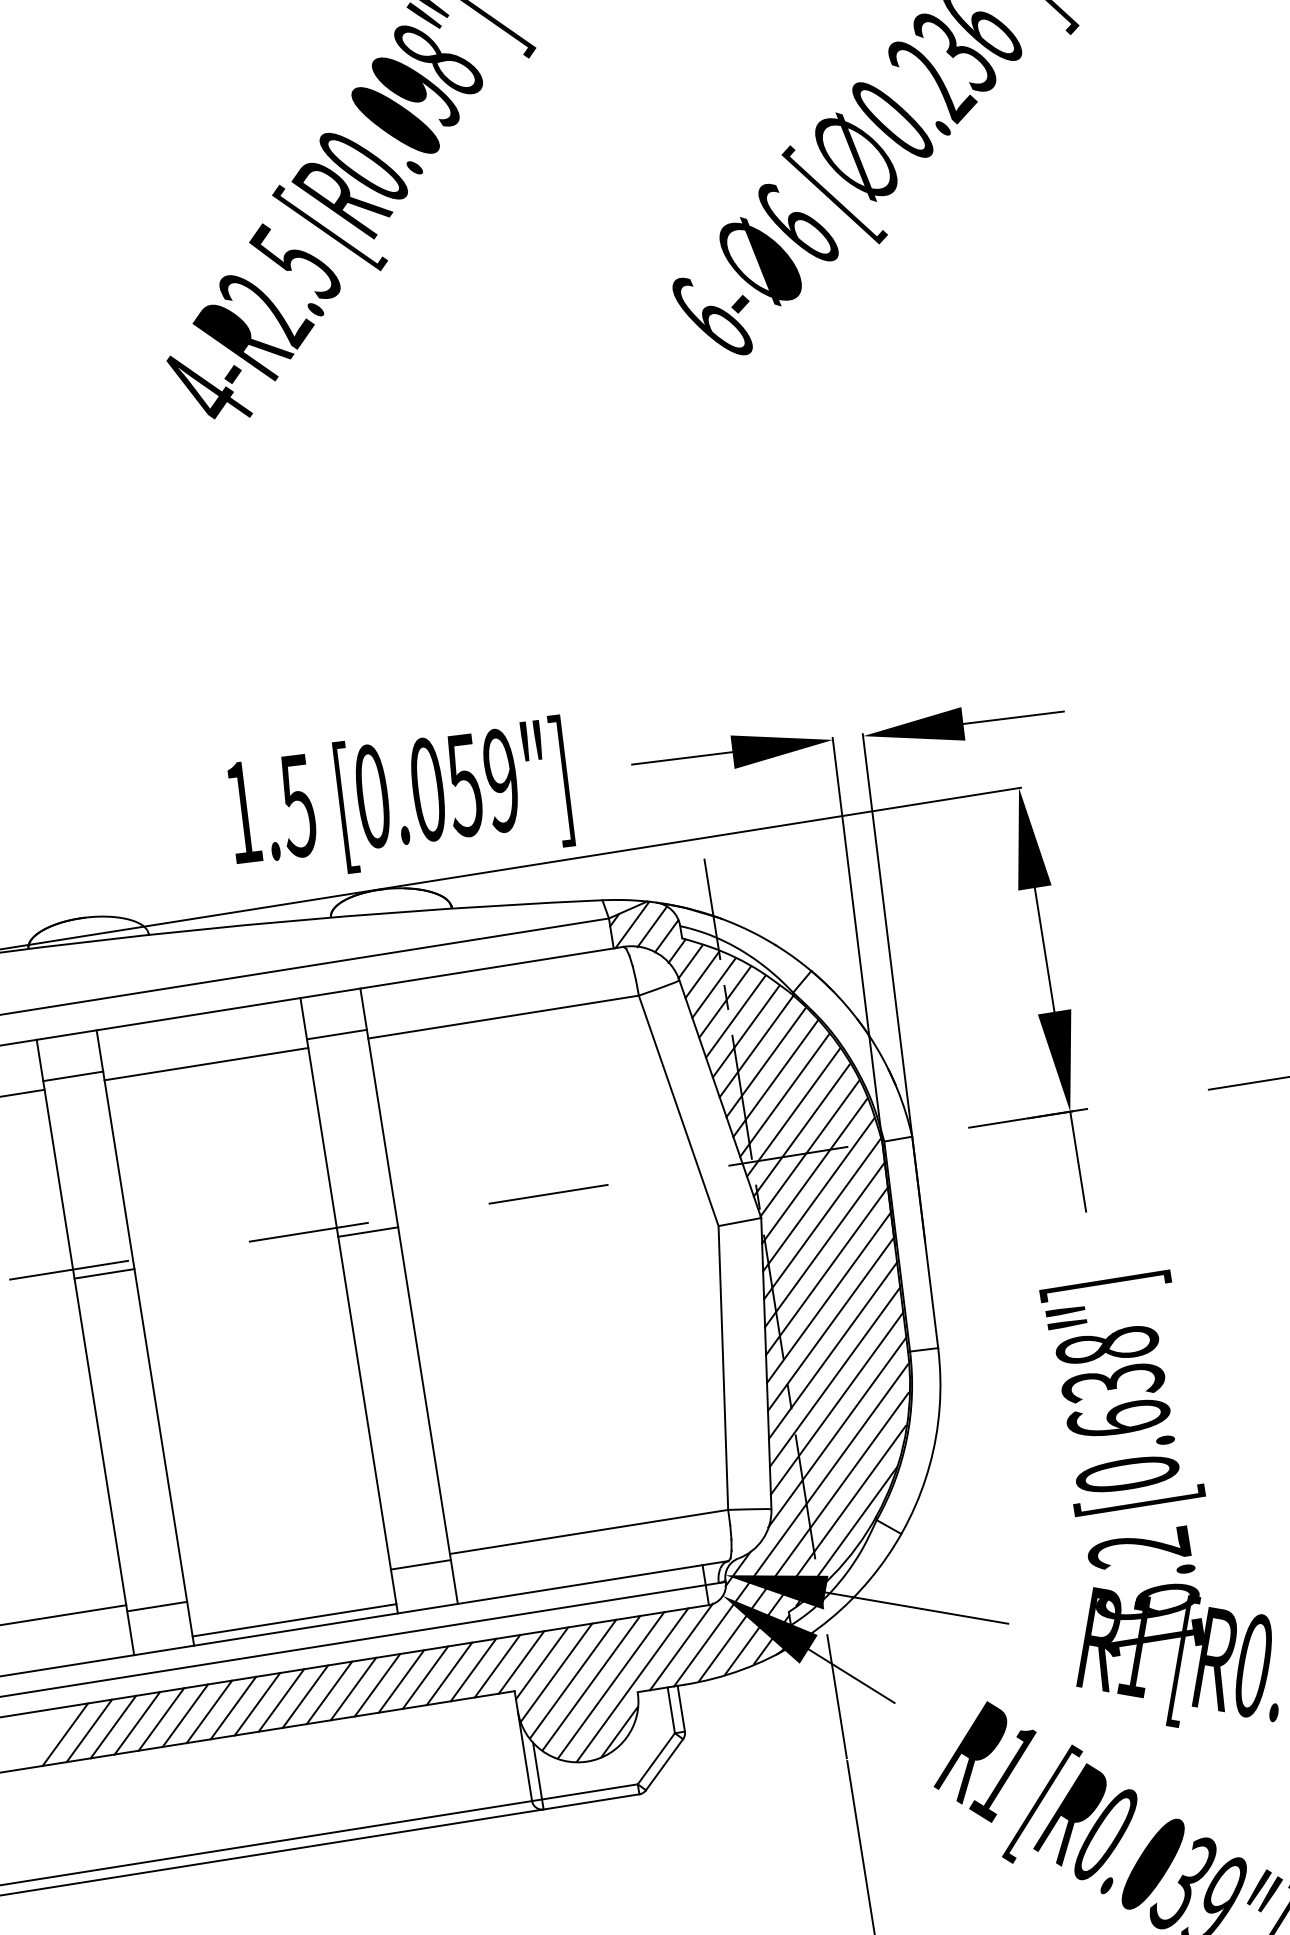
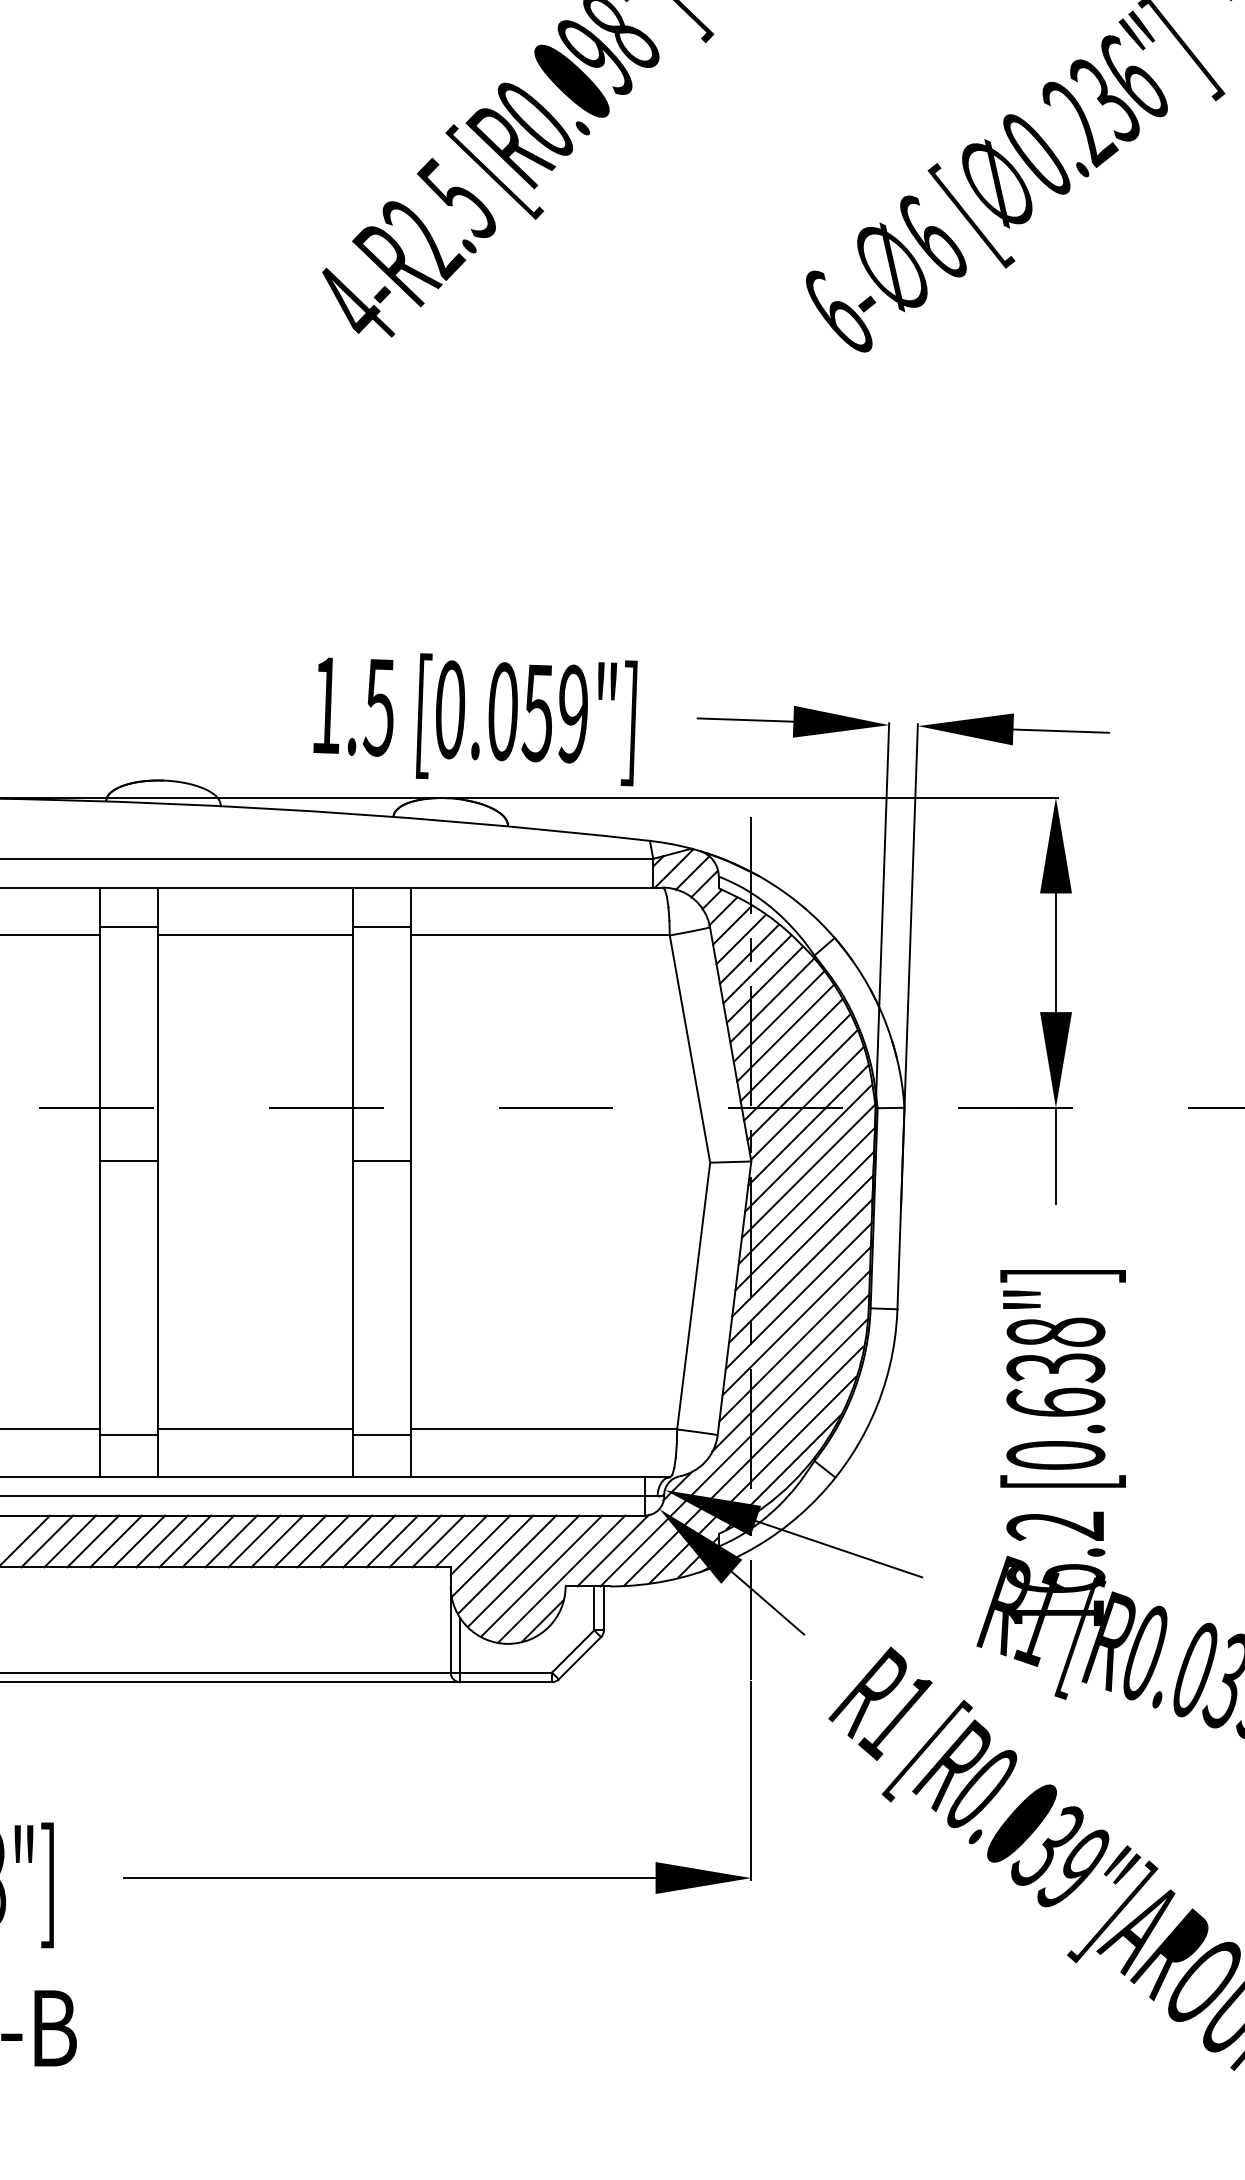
line: (367, 1232) -> (381, 1161), moved
line: (103, 1274) -> (128, 1161), moved
line: (294, 1620) -> (255, 1429), moved

